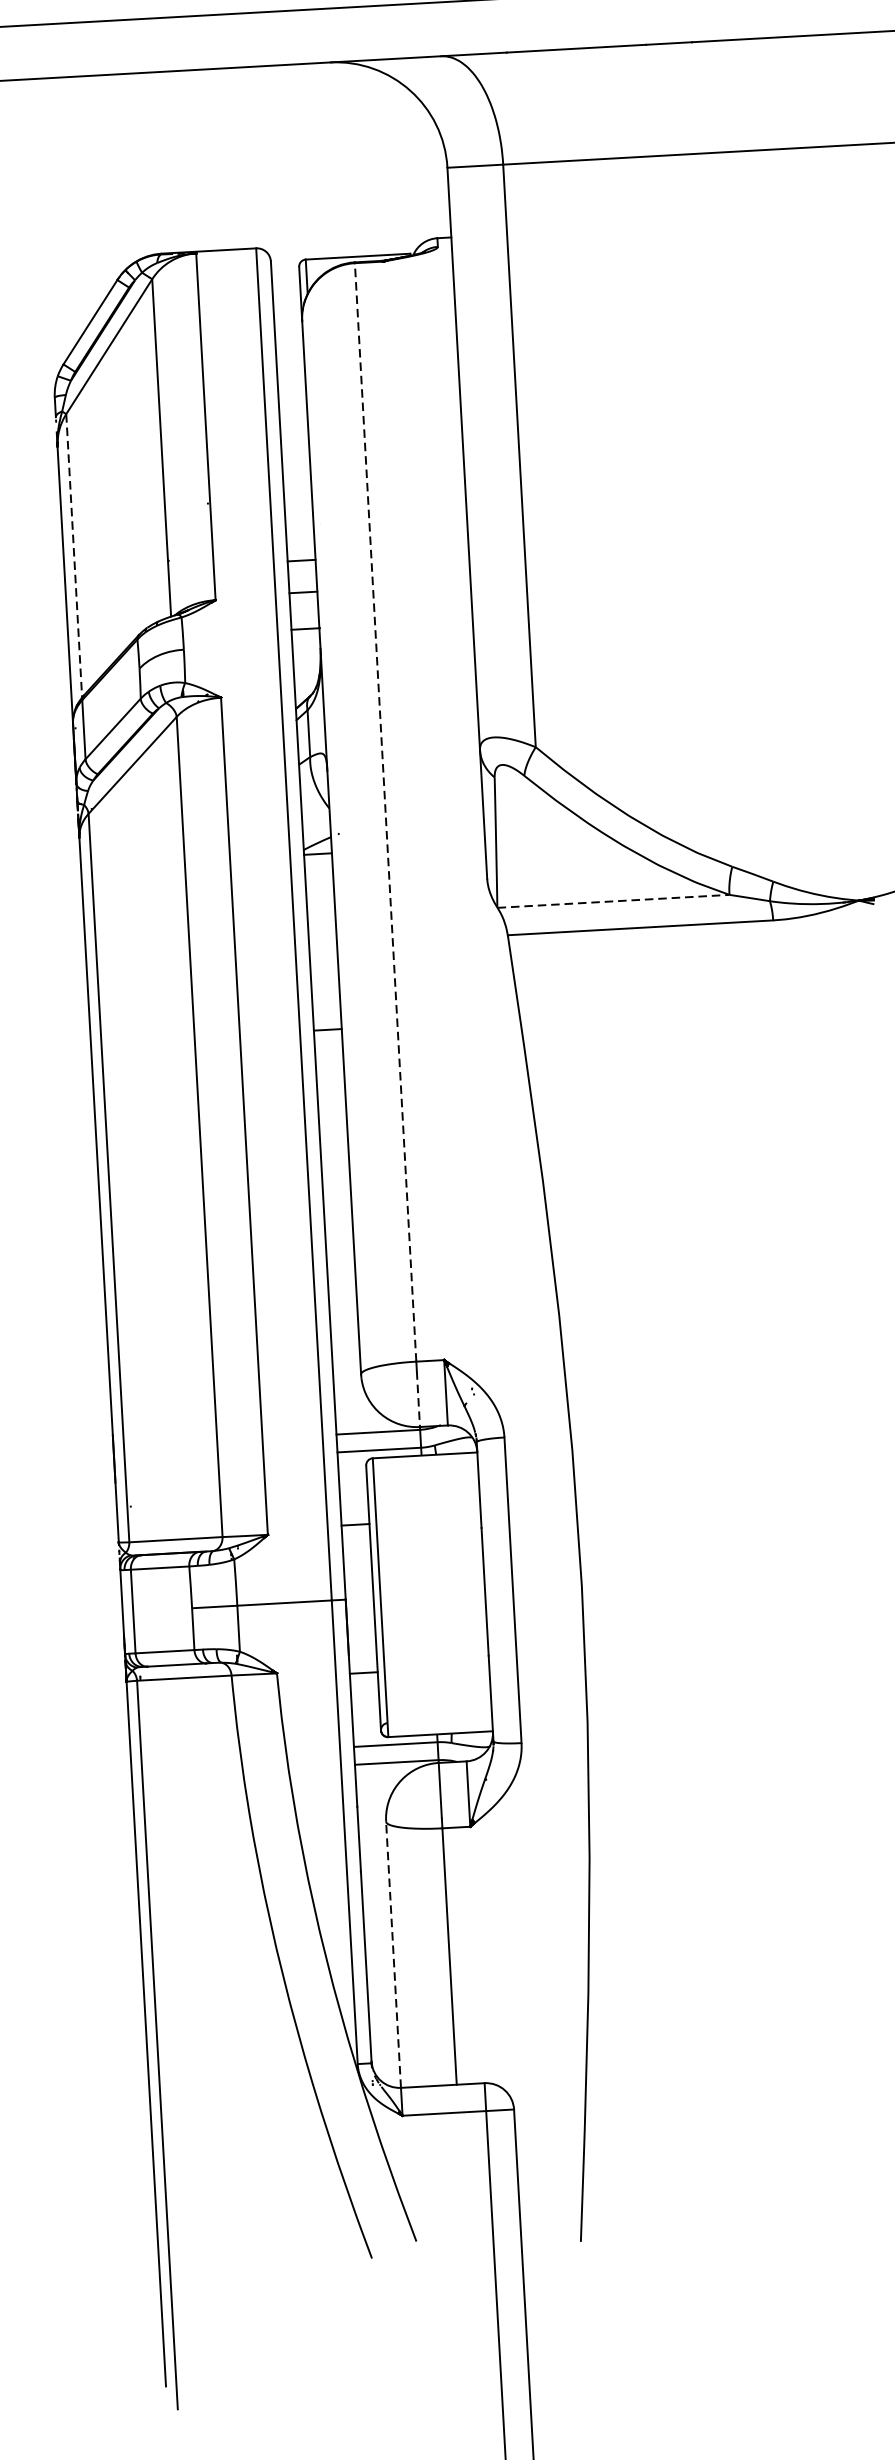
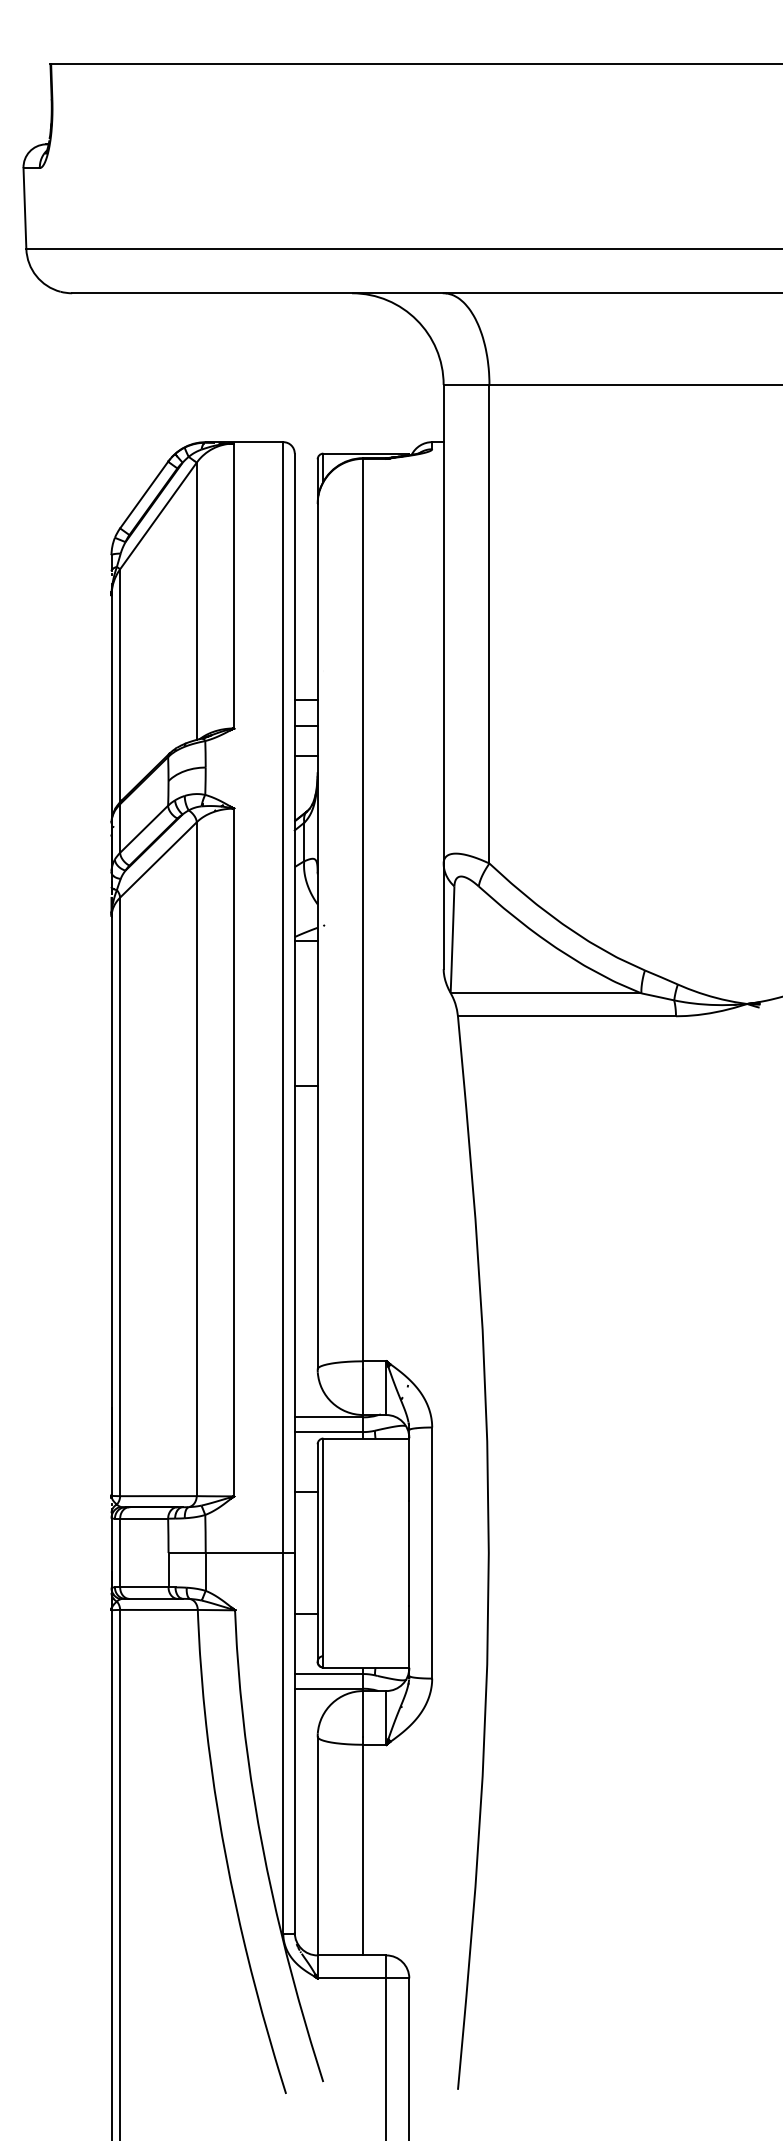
line: (74, 556) -> (120, 686), dashed -> solid
line: (385, 811) -> (363, 909), dashed -> solid
line: (614, 901) -> (546, 993), dashed -> solid
line: (418, 1399) -> (363, 1392), dashed -> solid
line: (393, 1954) -> (317, 1845), dashed -> solid

